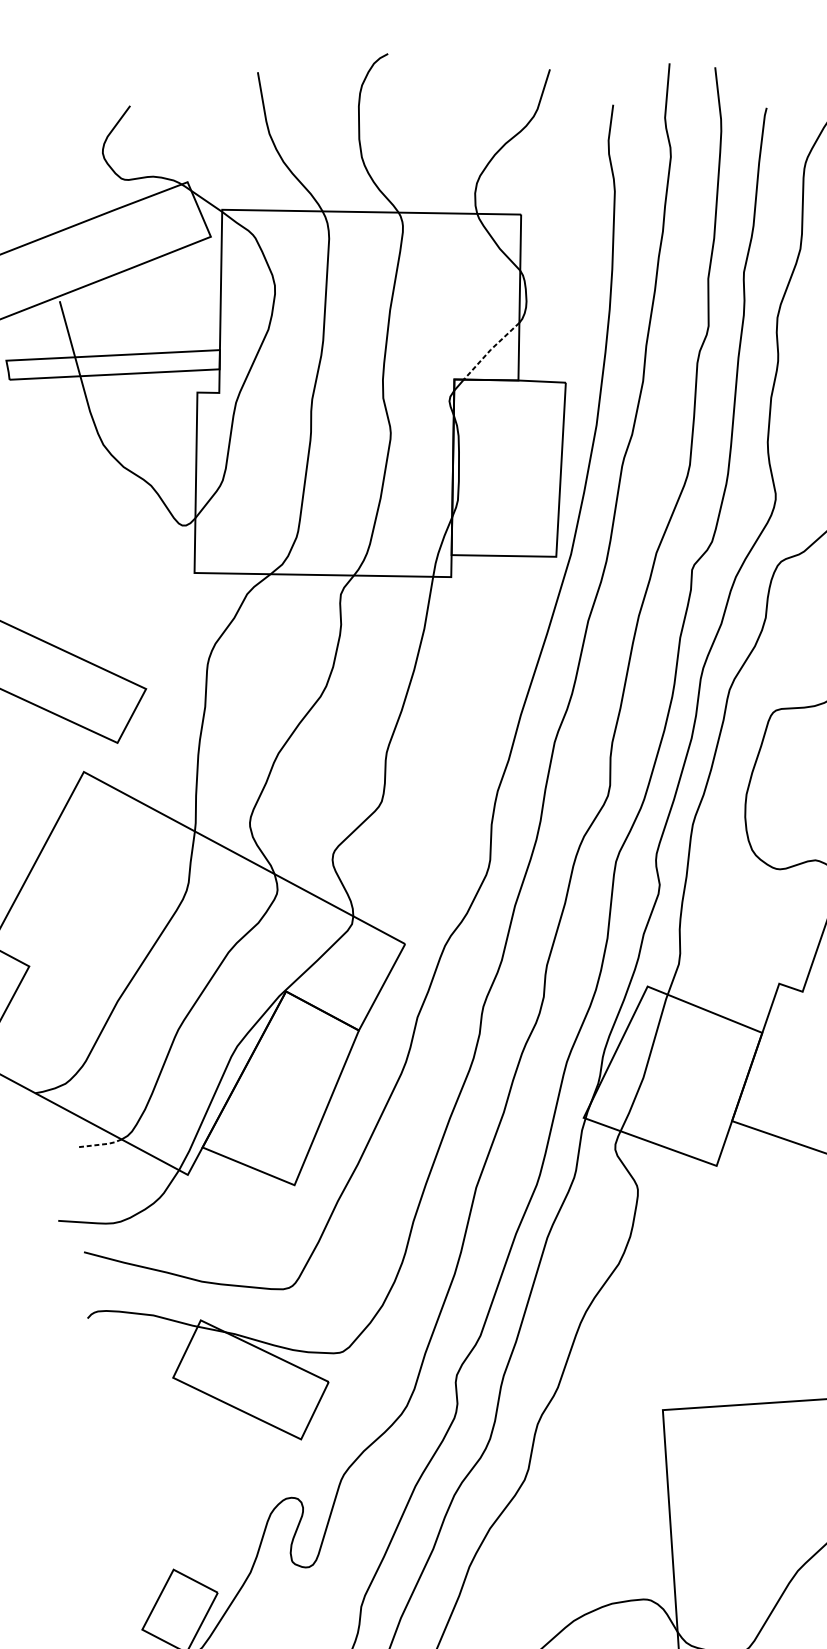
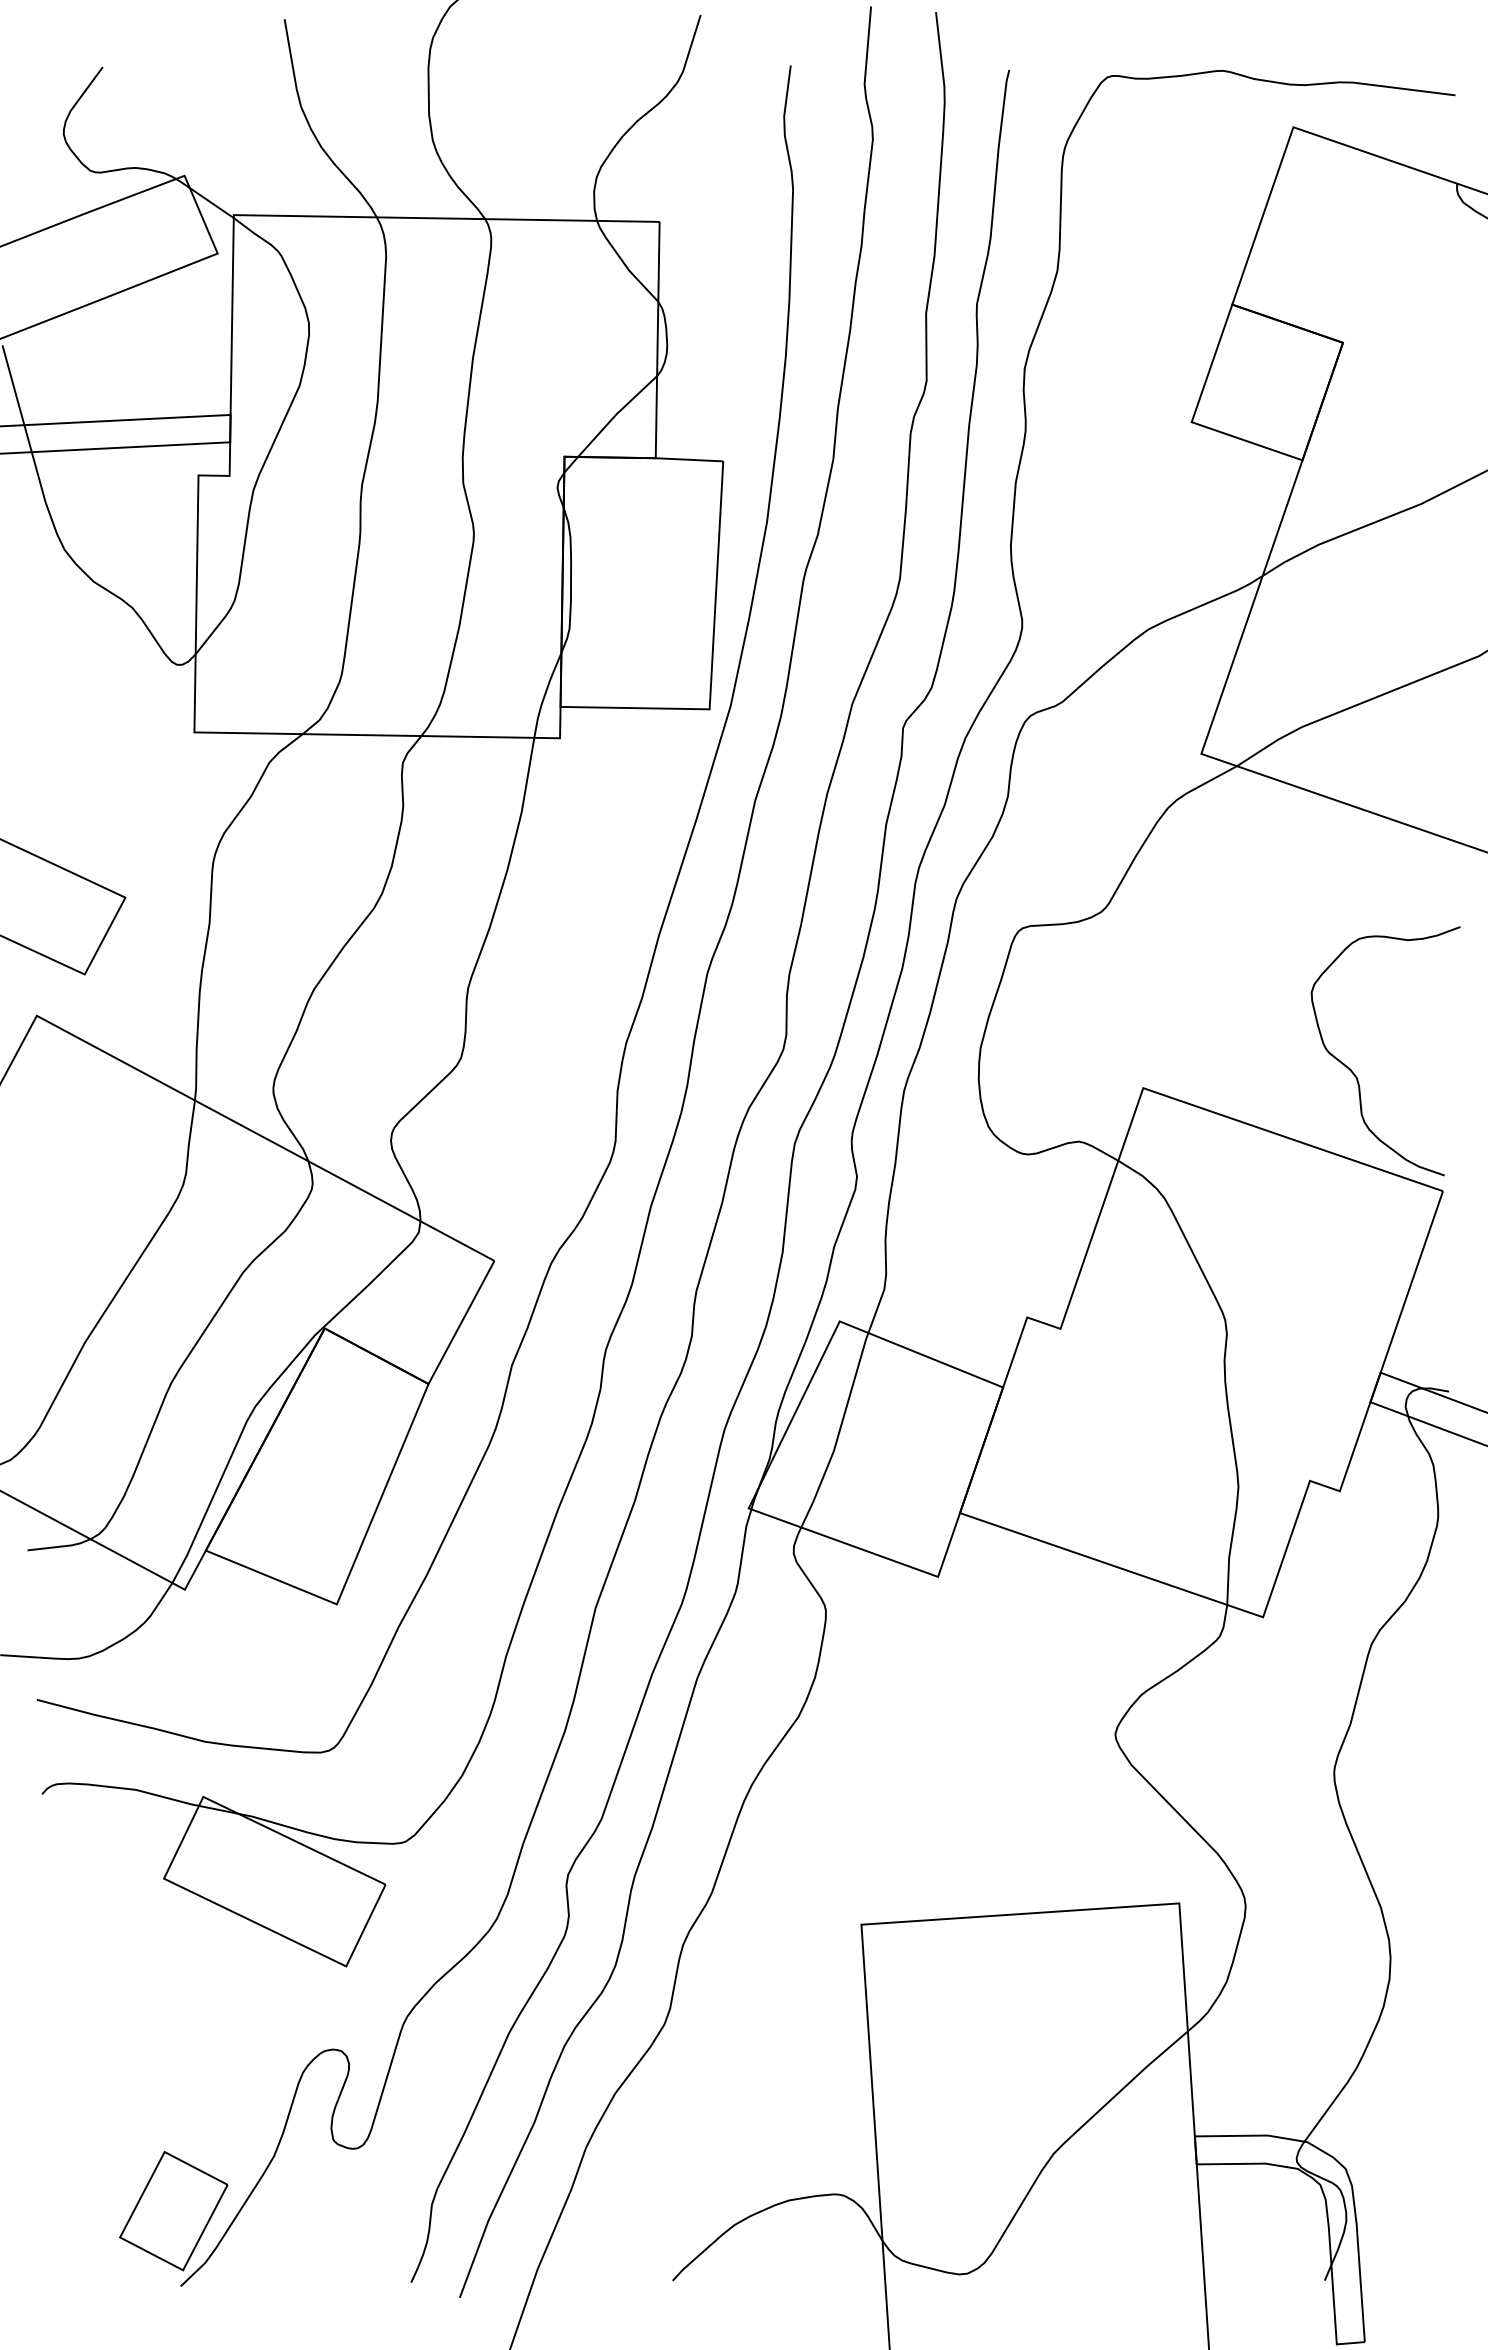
line: (490, 350) -> (615, 415), dashed -> solid
line: (100, 1144) -> (60, 1546), dashed -> solid

